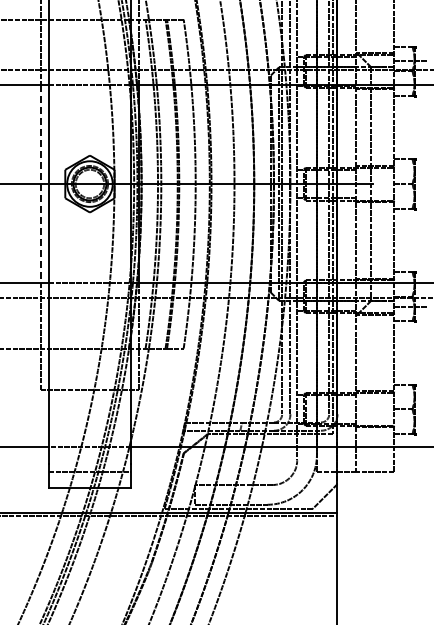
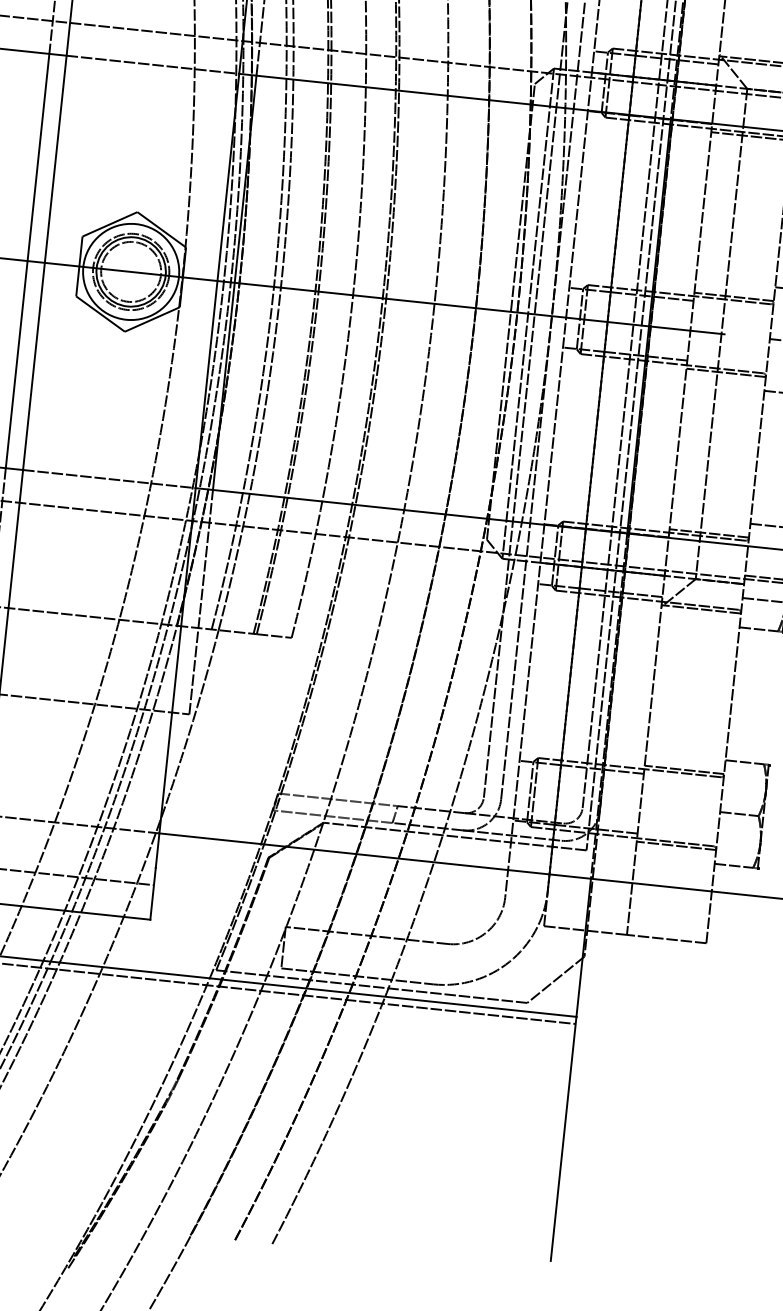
line: (40, 184) -> (27, 261), dashed -> solid

